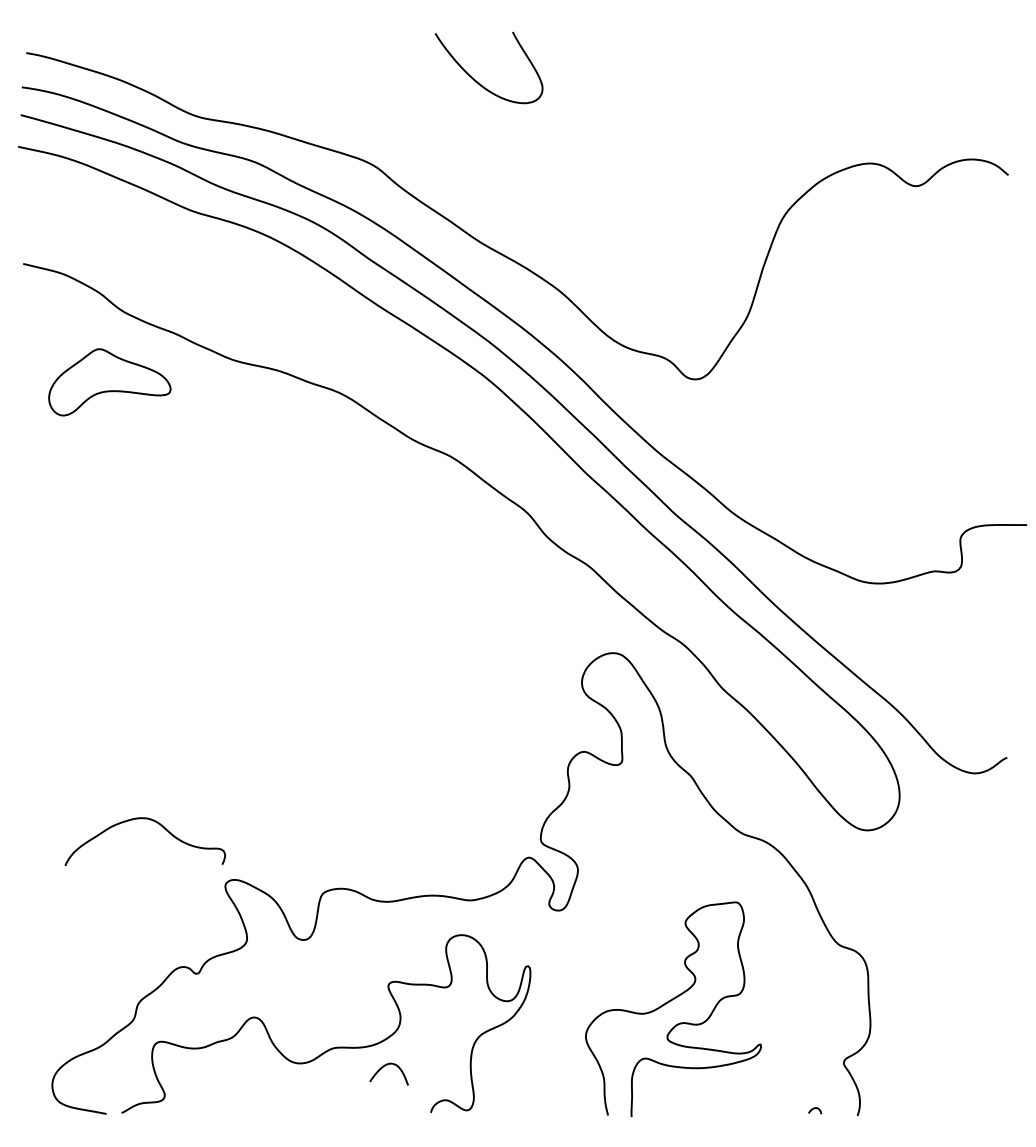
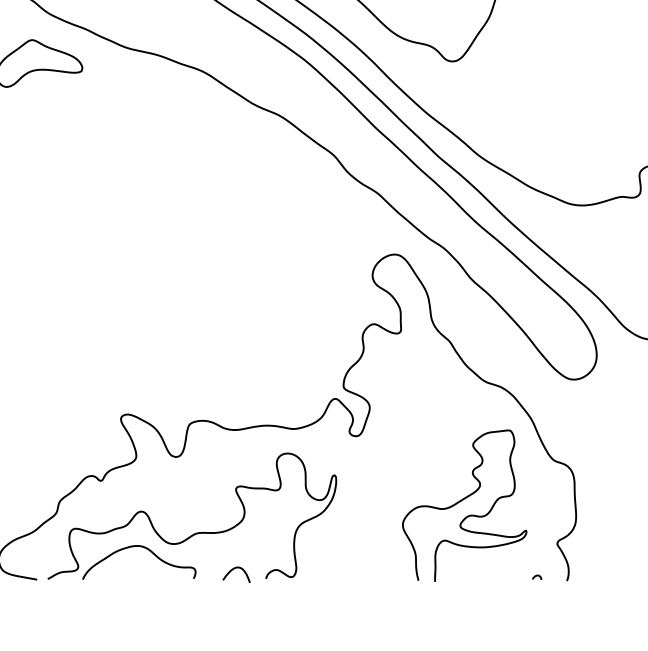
curve: (152, 821) -> (144, 548), moved
curve: (669, 1002) -> (461, 501), moved
curve: (385, 1066) -> (233, 569), moved

